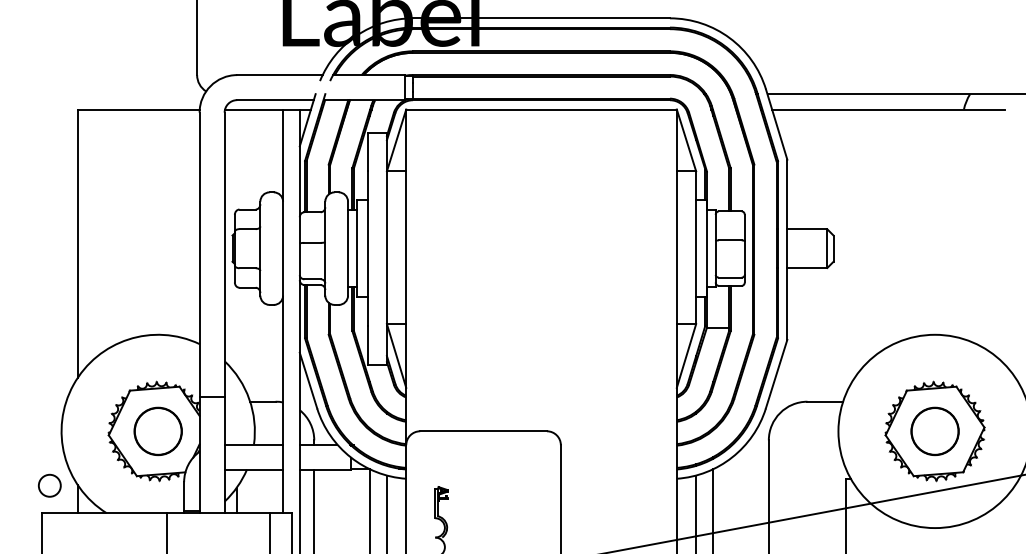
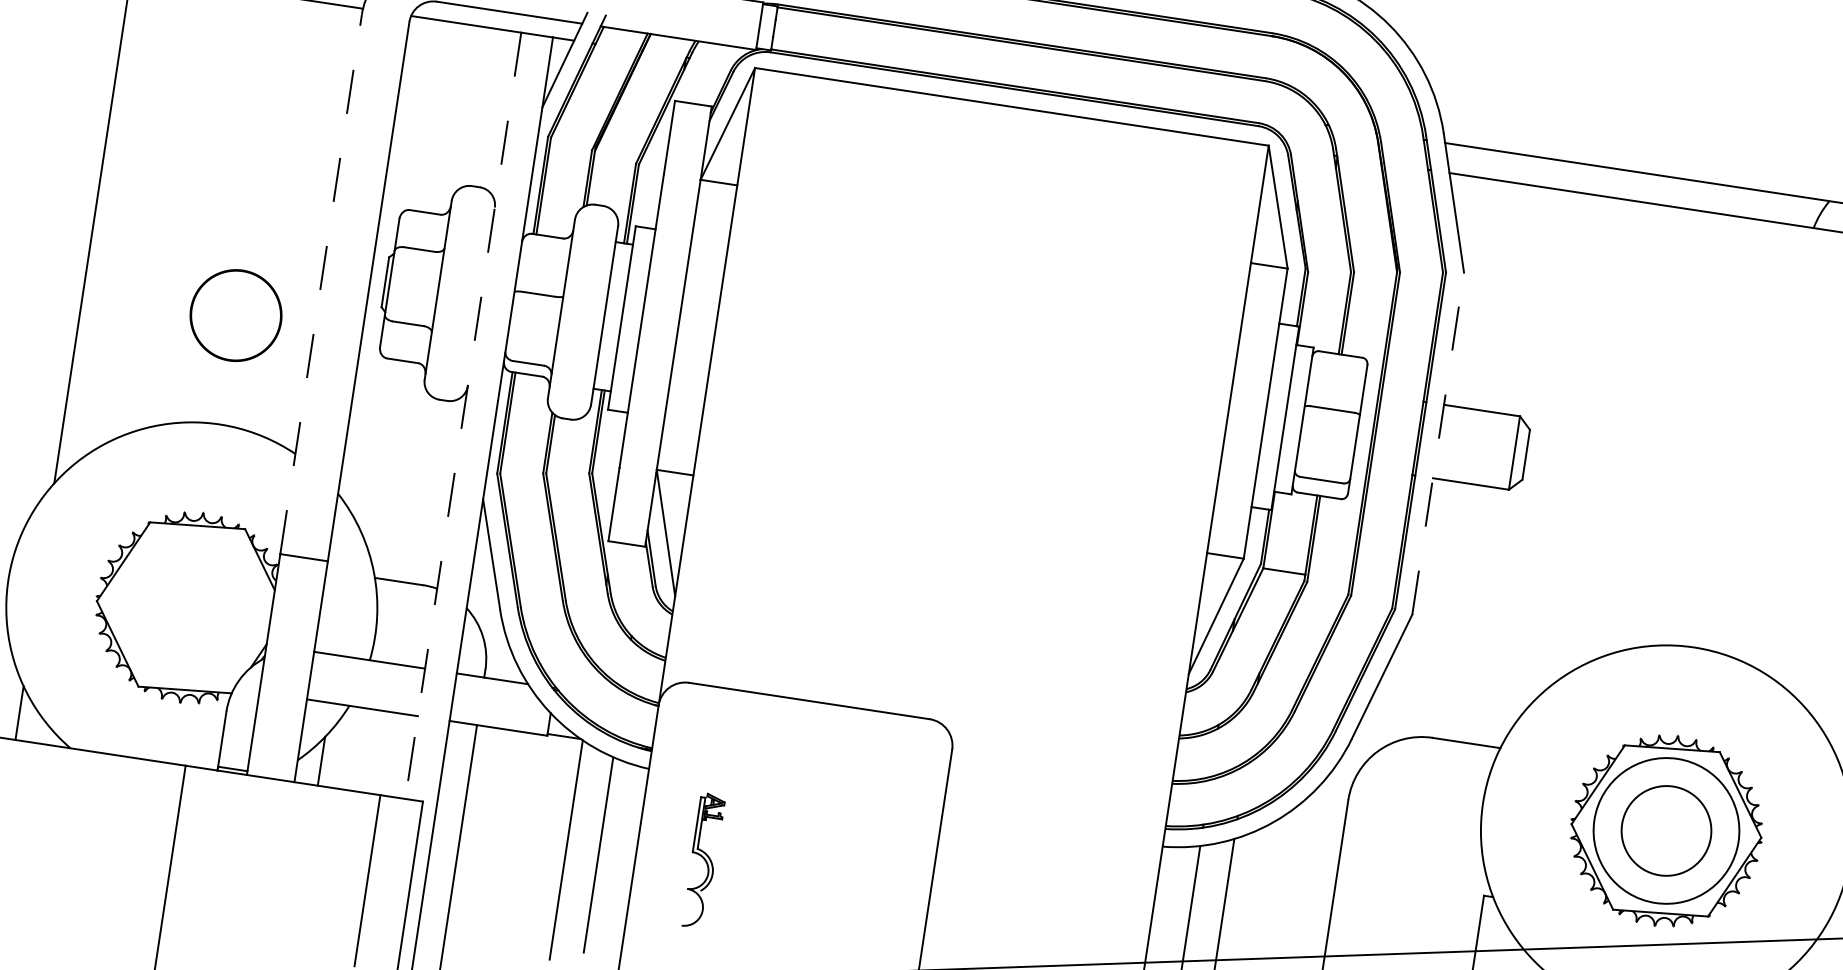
line: (787, 249) -> (1438, 443), solid -> dashed
line: (199, 254) -> (320, 283), solid -> dashed
line: (283, 311) -> (464, 416), solid -> dashed
part: (157, 431) -> (234, 315), moved
circle: (934, 431) -> (1665, 830), size x1.6

